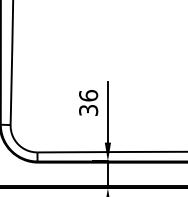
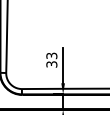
text: (88, 95) -> (51, 55), 36 -> 33

